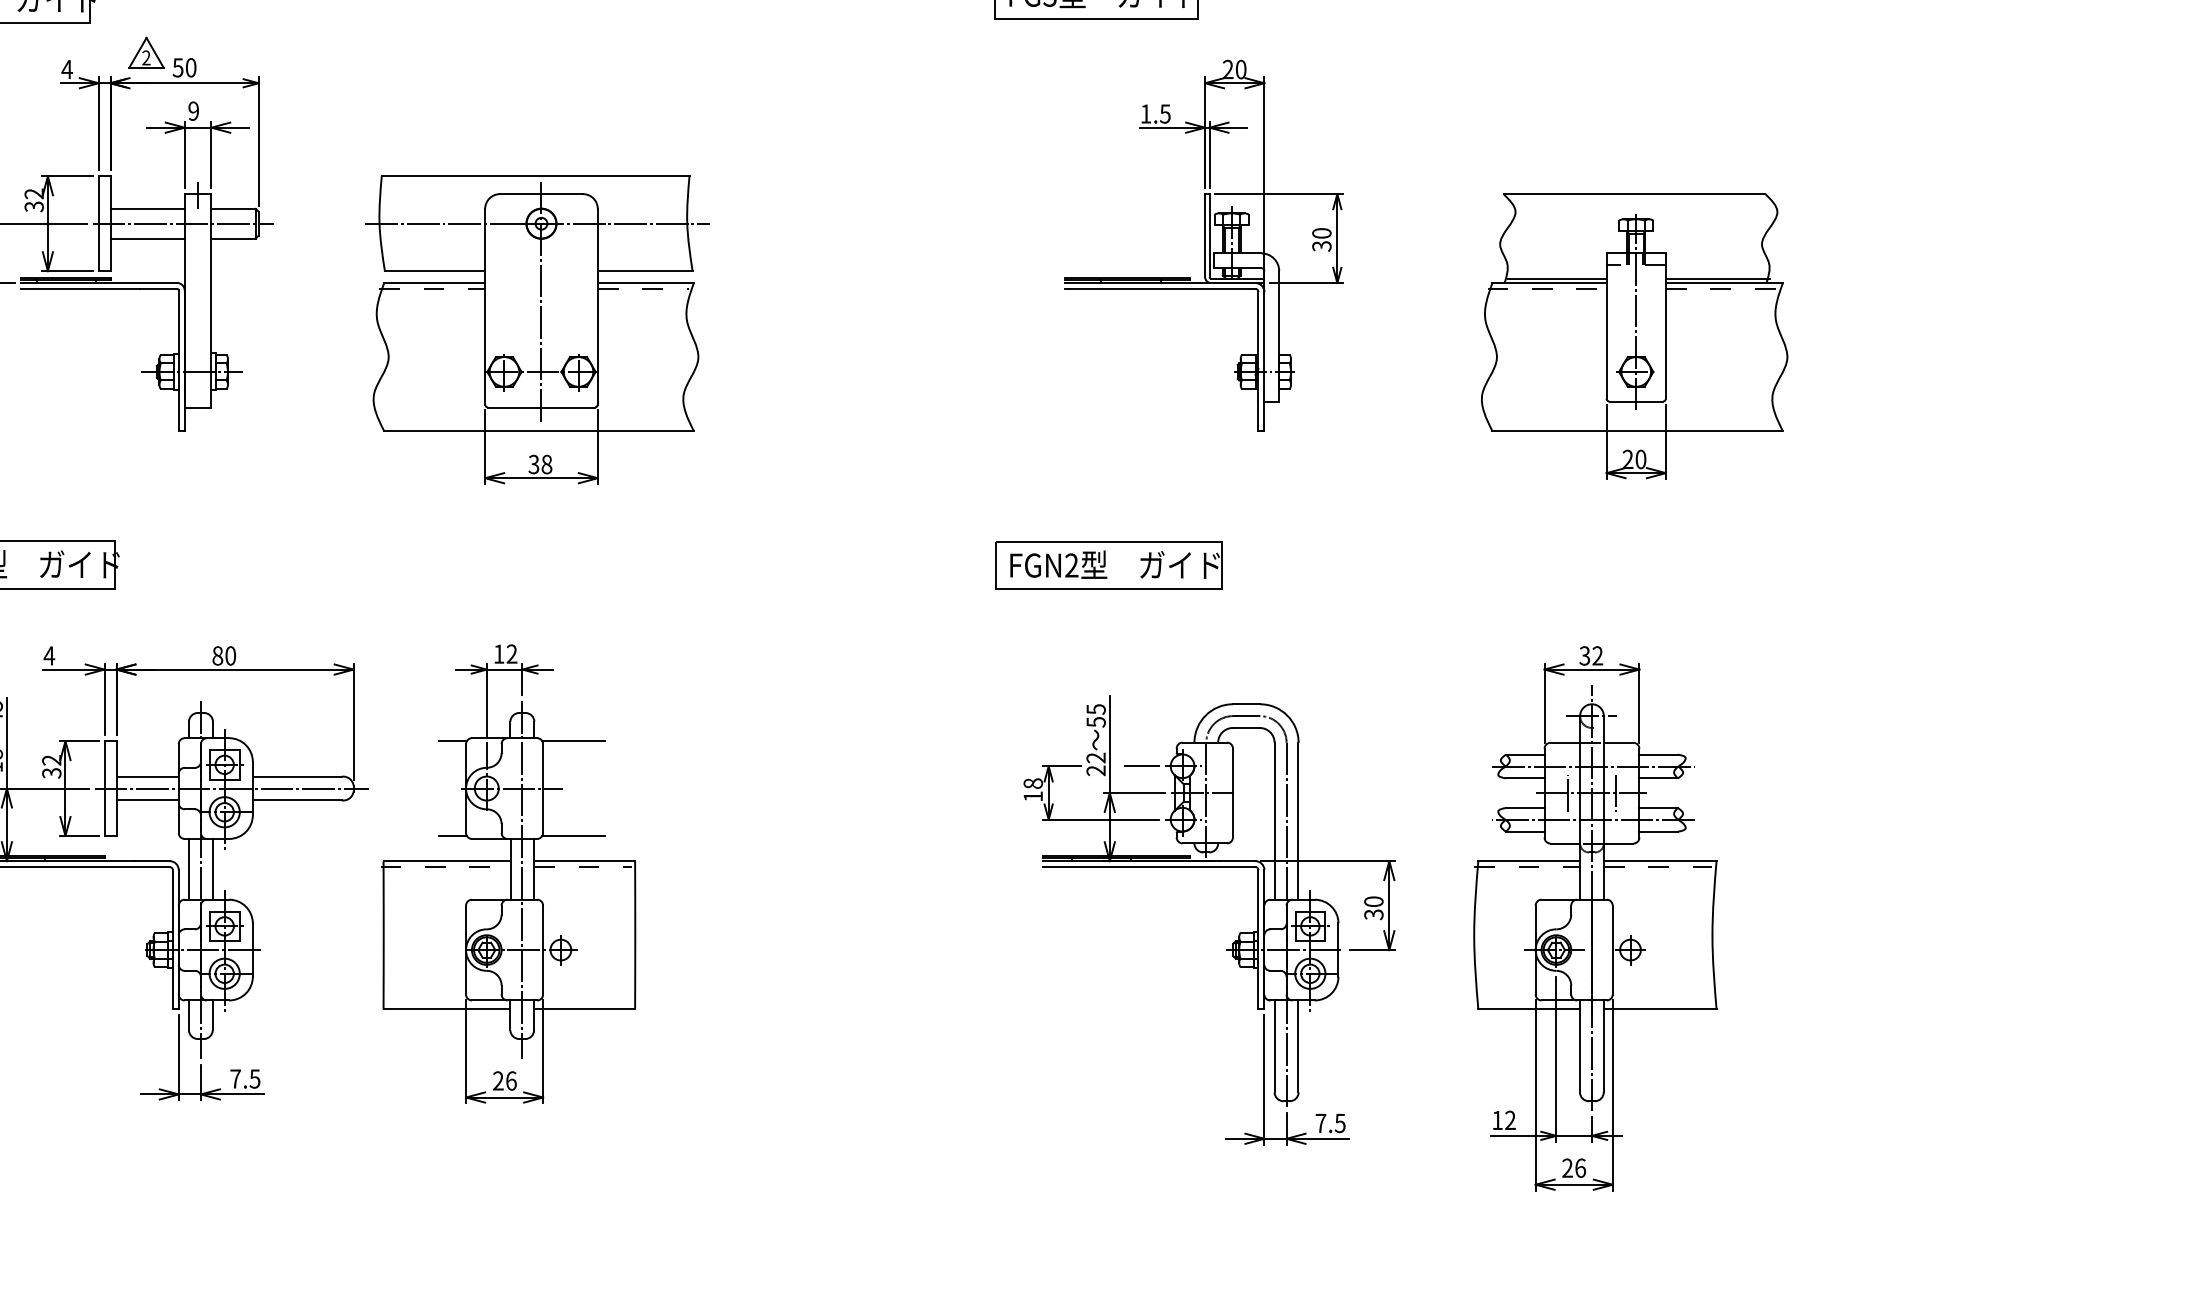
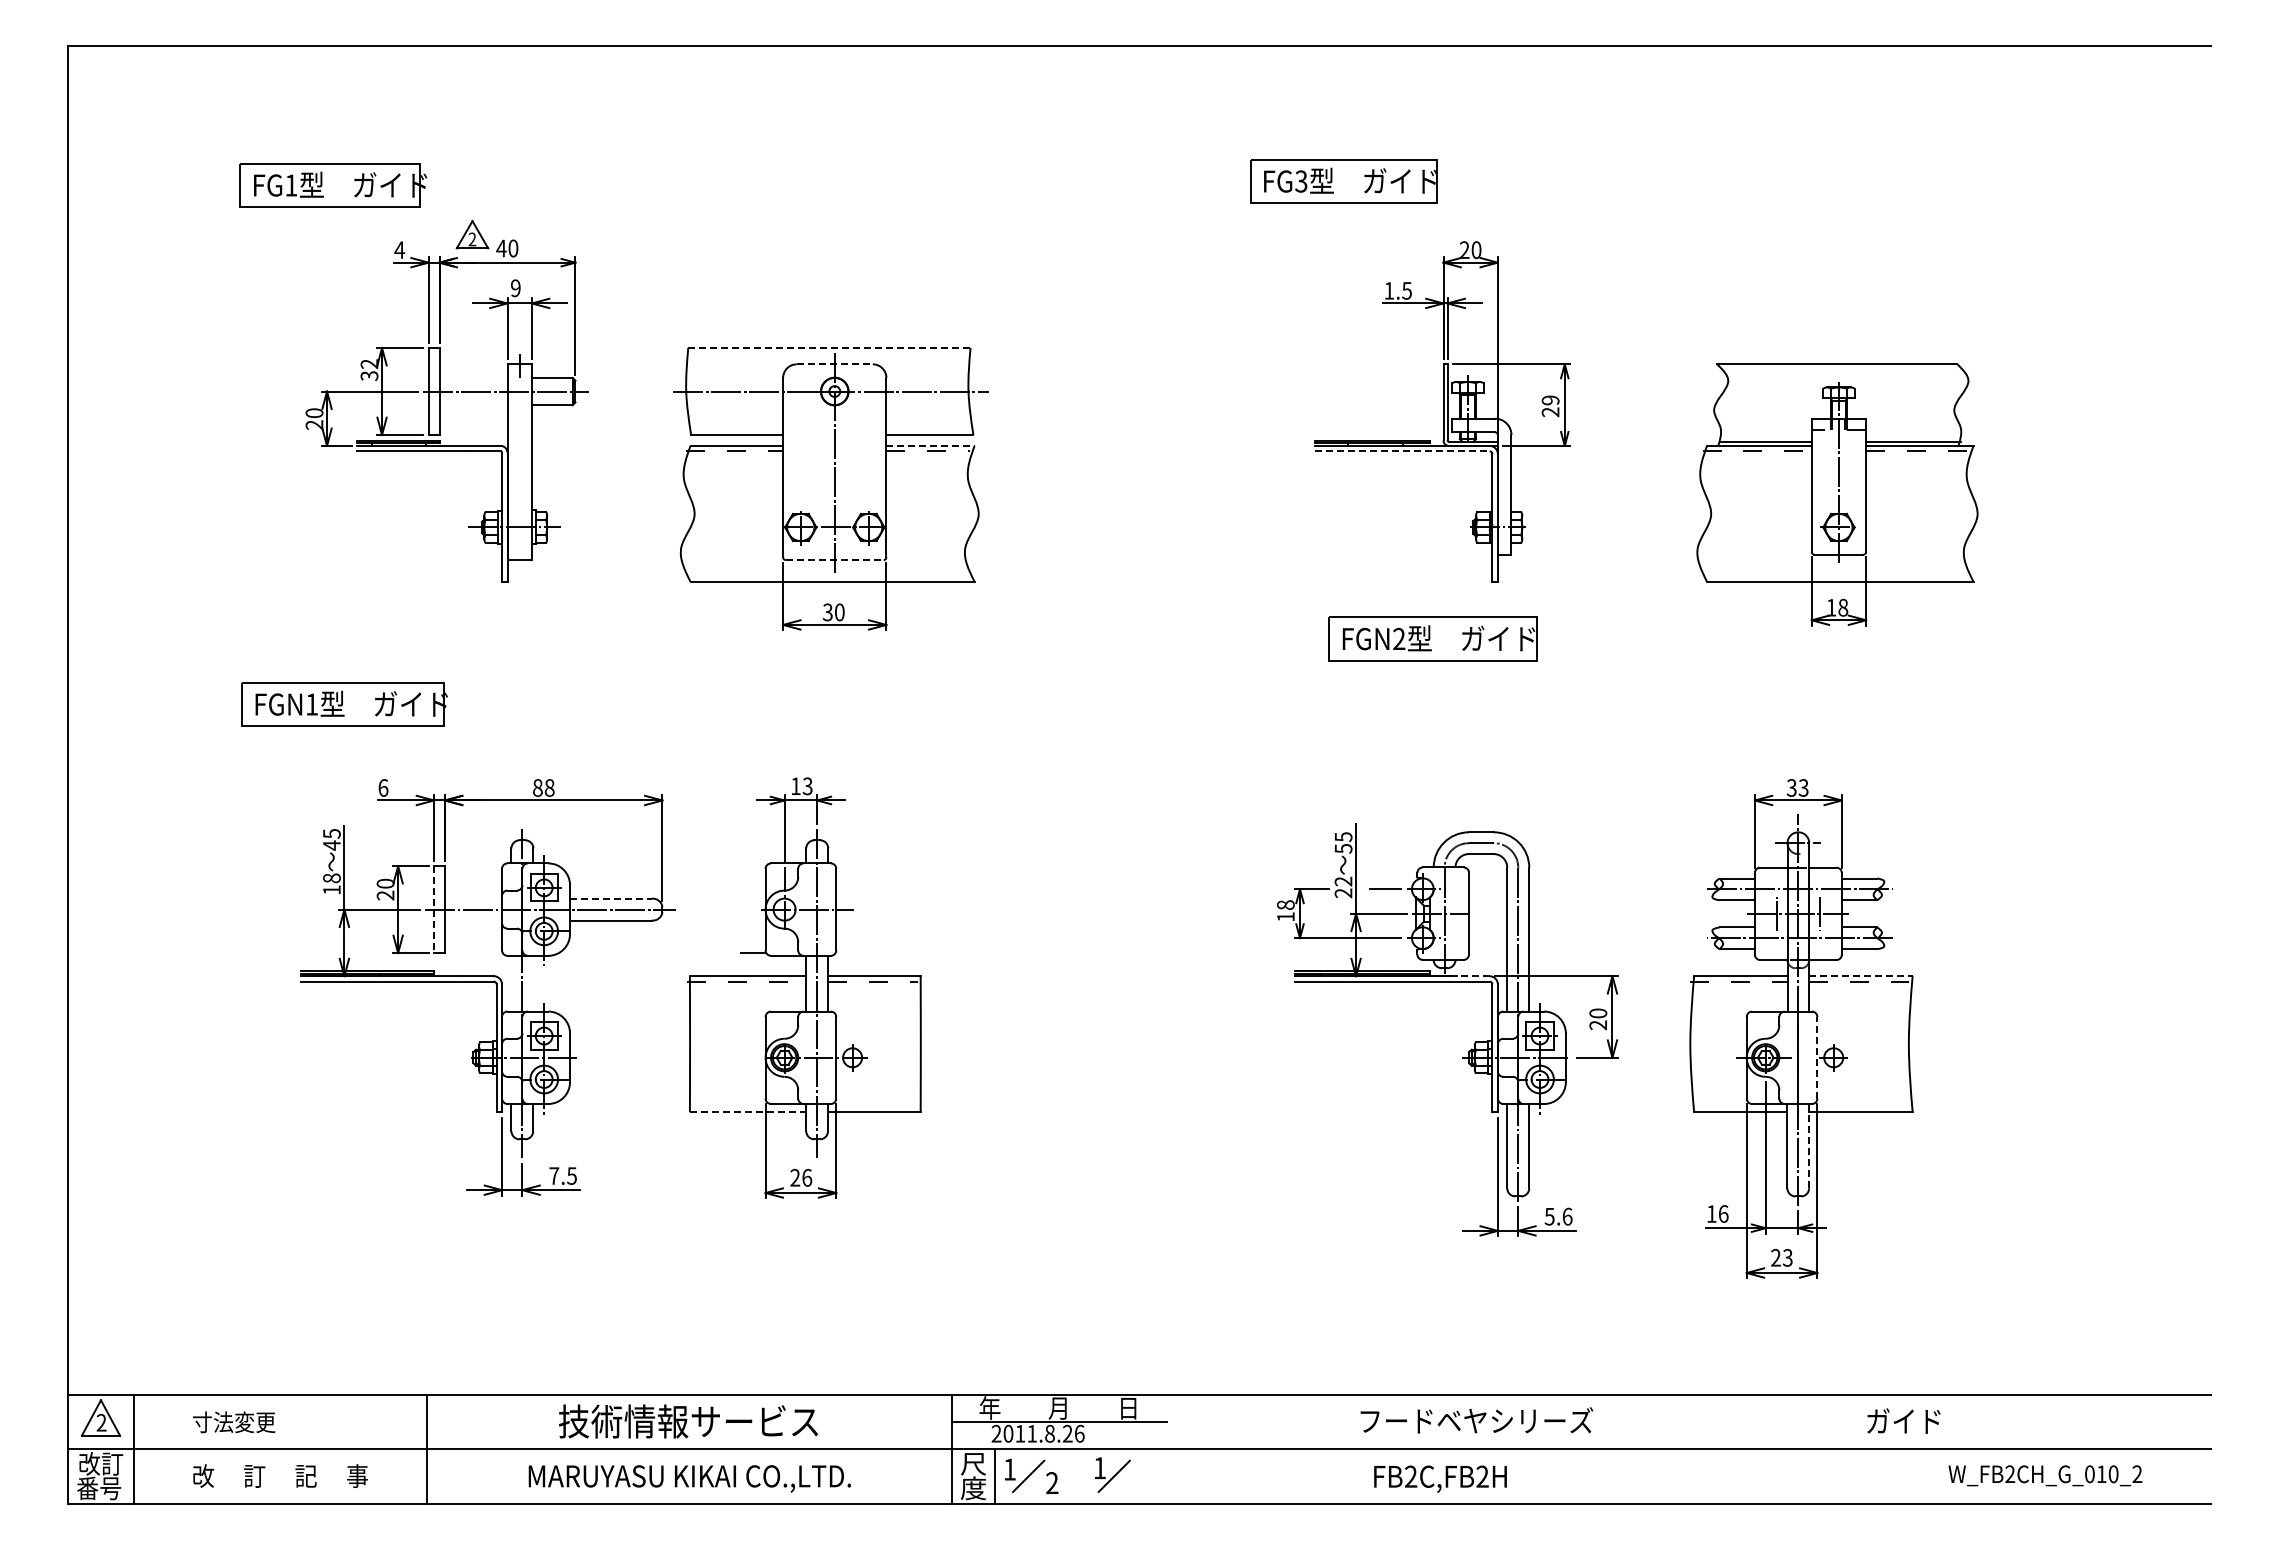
text: (178, 67) -> (501, 248), 50 -> 40
line: (535, 176) -> (829, 348), solid -> dashed
line: (542, 194) -> (835, 364), solid -> dashed
line: (147, 208) -> (473, 377), removed
line: (147, 238) -> (473, 405), removed
text: (1321, 240) -> (1550, 406), 30 -> 29
line: (646, 282) -> (931, 445), solid -> dashed
line: (1161, 289) -> (1403, 451), solid -> dashed
line: (541, 407) -> (834, 560), solid -> dashed
text: (1634, 459) -> (1837, 607), 20 -> 18
text: (546, 464) -> (839, 612), 38 -> 30
part: (1108, 564) -> (1432, 638), moved
text: (511, 654) -> (807, 786), 12 -> 13
text: (49, 655) -> (383, 787), 4 -> 6
text: (230, 655) -> (549, 787), 80 -> 88
text: (1597, 655) -> (1803, 787), 32 -> 33
line: (452, 741) -> (753, 866), removed
line: (573, 741) -> (864, 866), removed
text: (51, 766) -> (385, 889), 32 -> 20
line: (147, 776) -> (473, 898), removed
line: (296, 776) -> (610, 898), solid -> dashed
line: (105, 789) -> (434, 910), solid -> dashed
line: (147, 800) -> (473, 920), removed
line: (573, 836) -> (864, 953), removed
line: (1236, 861) -> (1472, 976), solid -> dashed
line: (1659, 861) -> (1860, 976), solid -> dashed
line: (189, 869) -> (511, 983), removed
line: (213, 869) -> (533, 983), removed
text: (1374, 914) -> (1598, 1025), 30 -> 20
line: (1612, 949) -> (1817, 1057), solid -> dashed
line: (447, 1009) -> (748, 1112), solid -> dashed
line: (1604, 1045) -> (1809, 1145), solid -> dashed
text: (1510, 1119) -> (1723, 1213), 12 -> 16
text: (1330, 1123) -> (1558, 1216), 7.5 -> 5.6
text: (1580, 1167) -> (1787, 1257), 26 -> 23

